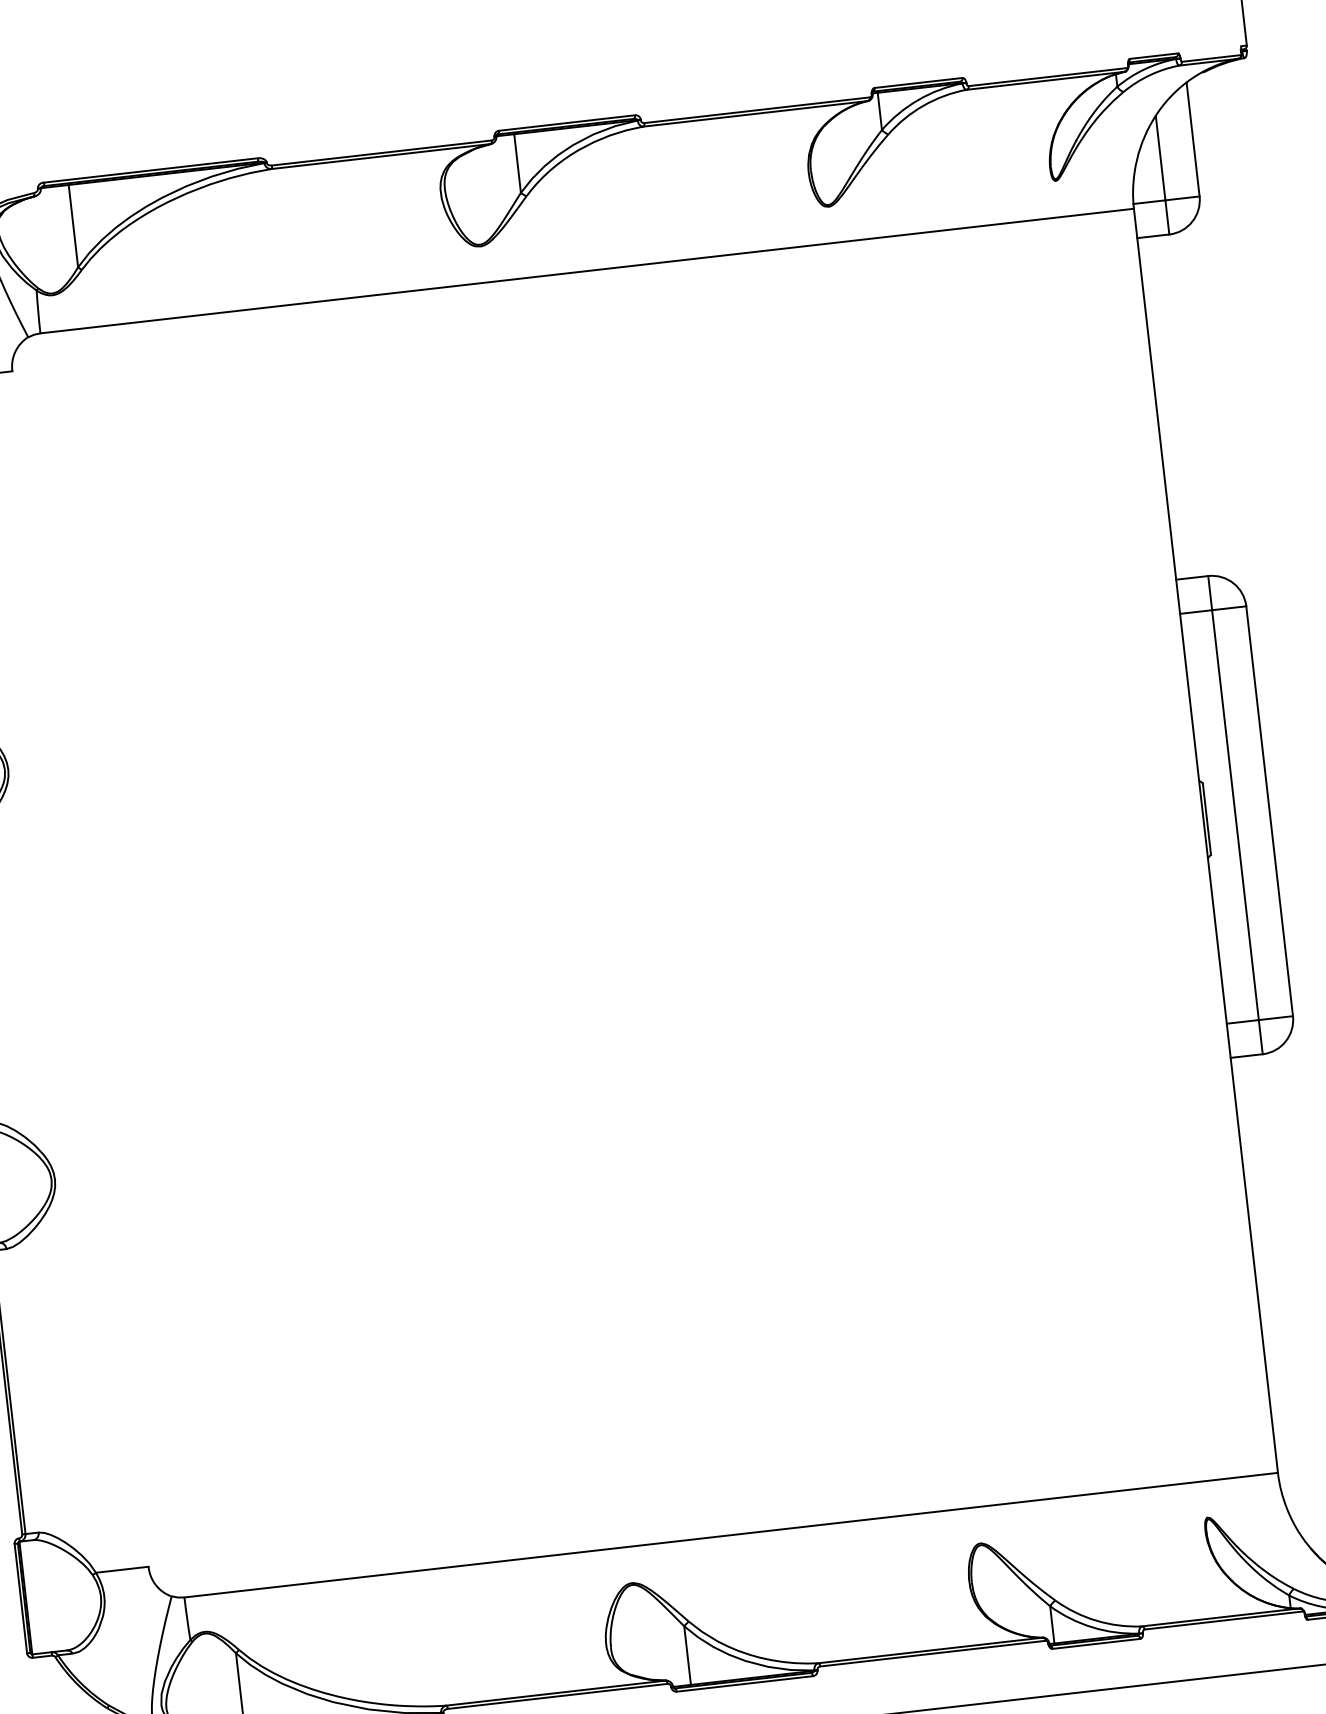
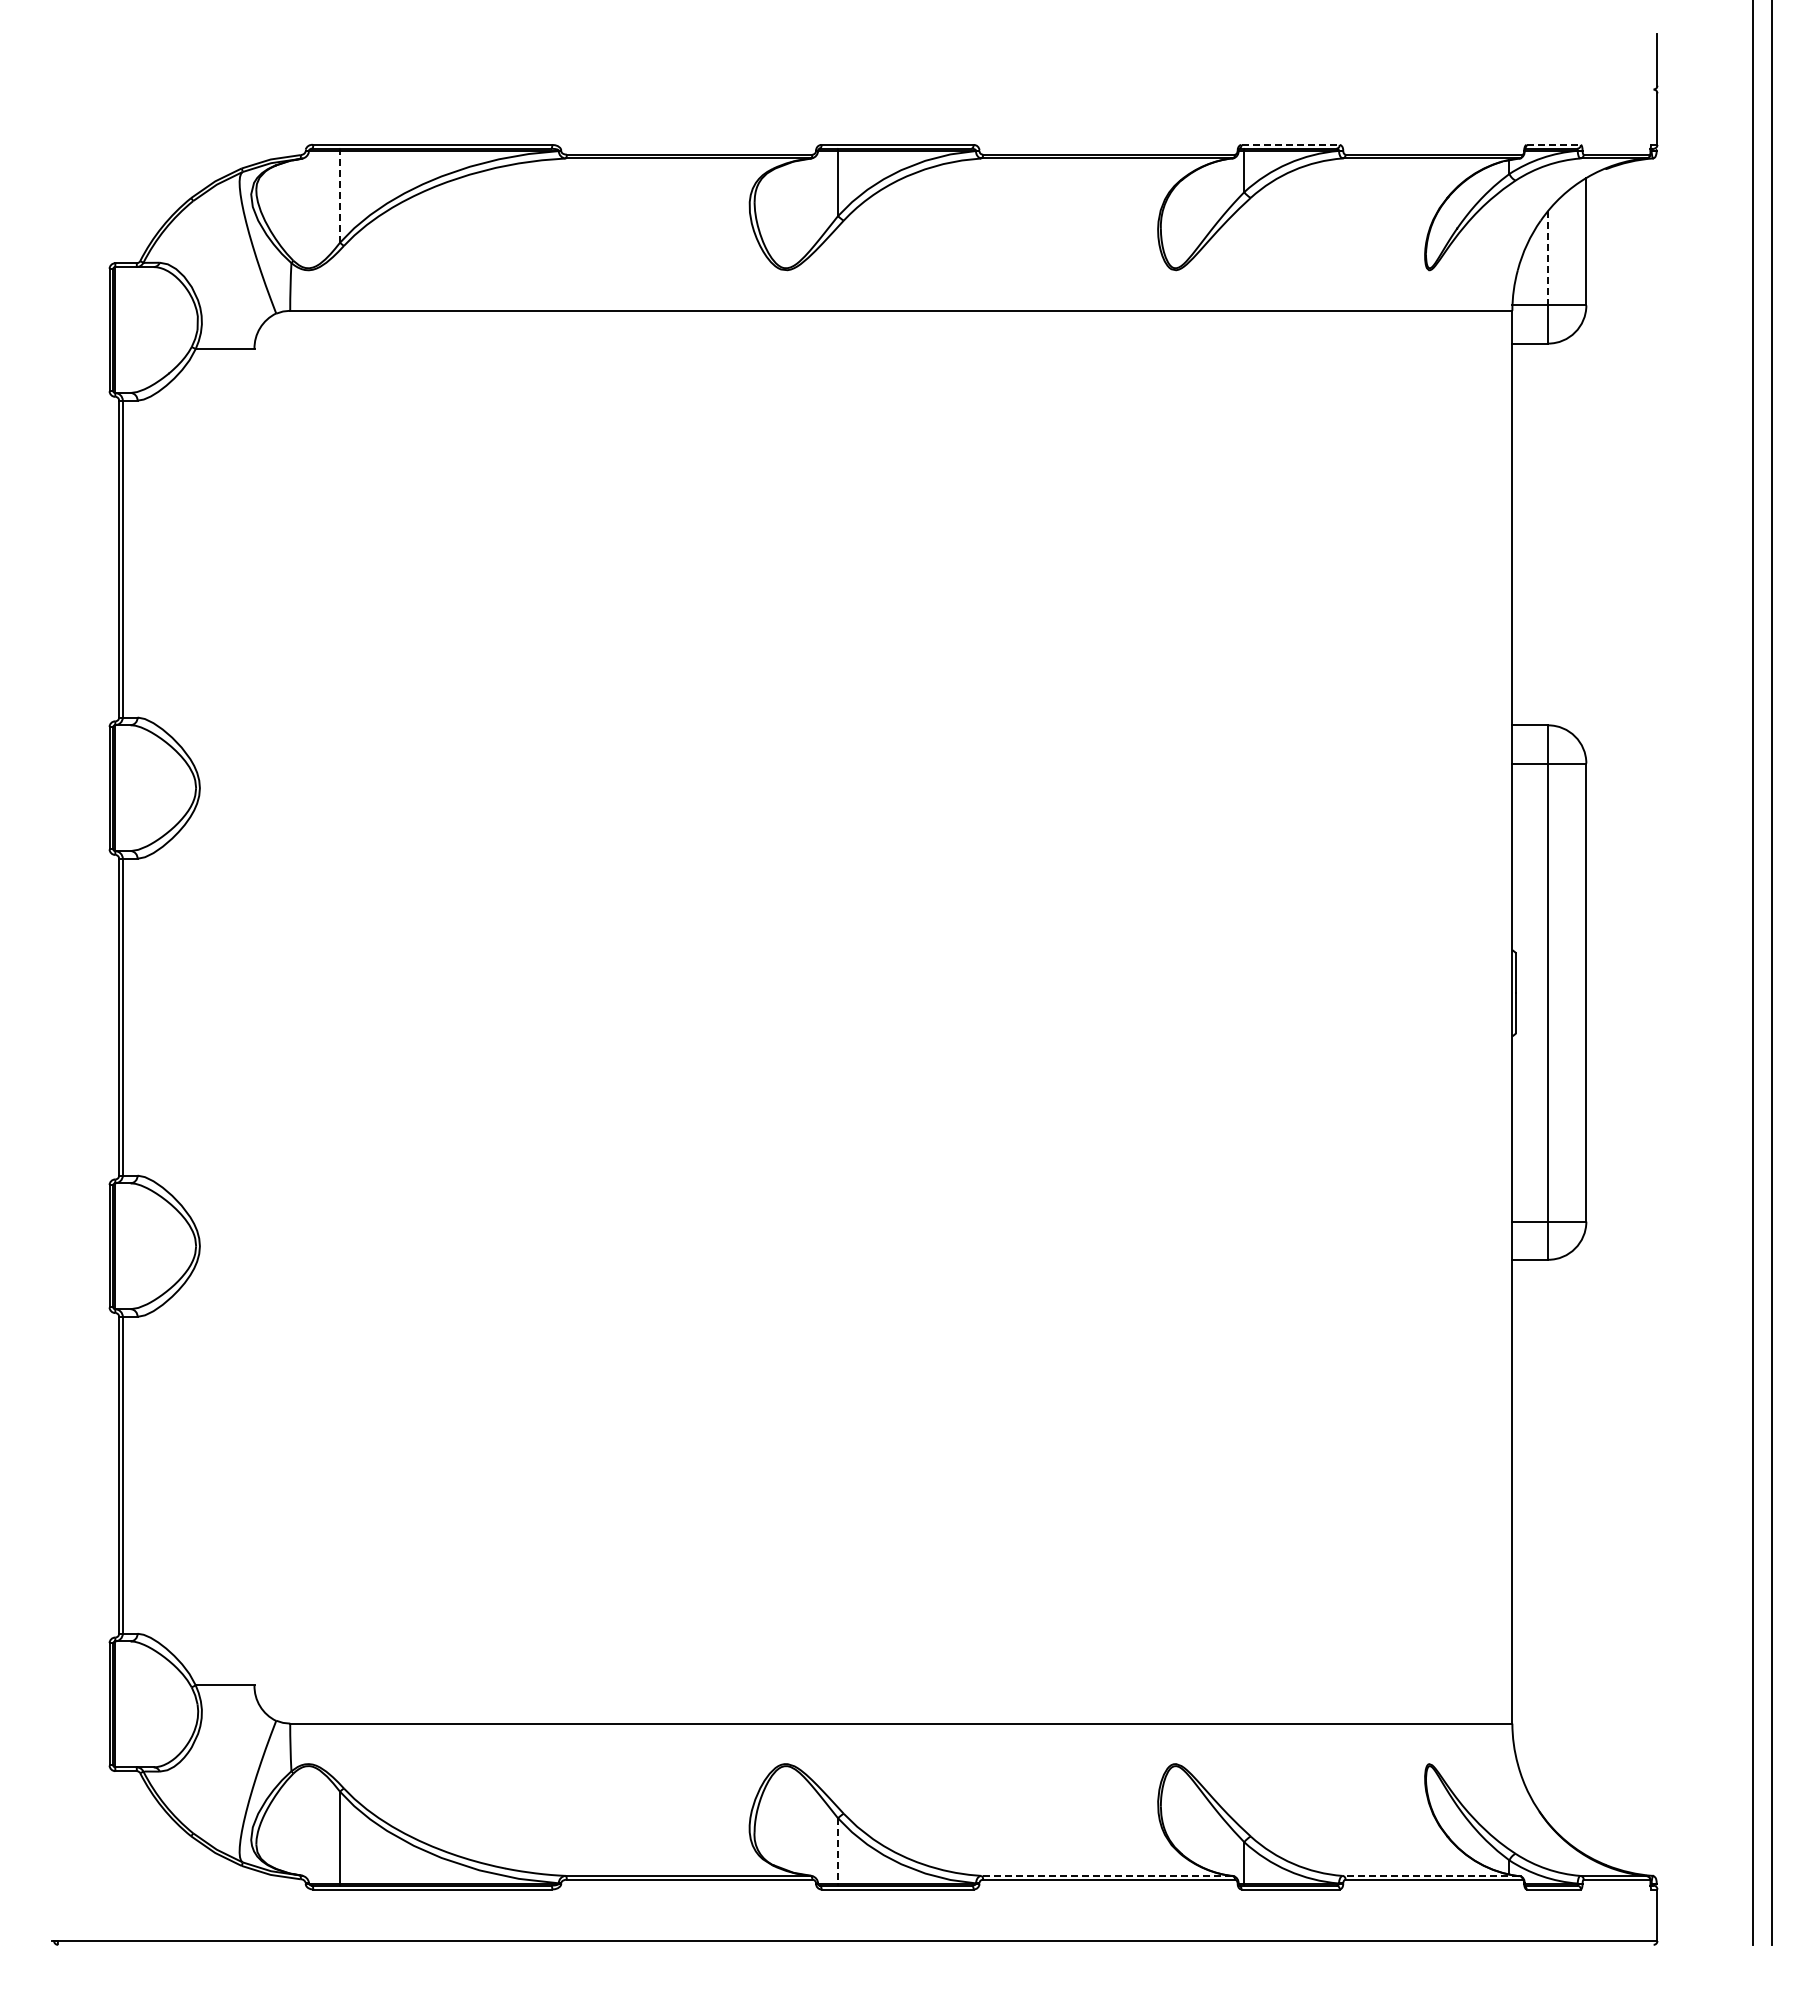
line: (1154, 55) -> (1554, 144), solid -> dashed
line: (919, 82) -> (1291, 144), solid -> dashed
line: (1160, 158) -> (1548, 258), solid -> dashed
line: (73, 225) -> (340, 196), solid -> dashed
line: (1220, 1617) -> (1430, 1875), solid -> dashed
line: (930, 1650) -> (1106, 1875), solid -> dashed
line: (688, 1655) -> (838, 1851), solid -> dashed

